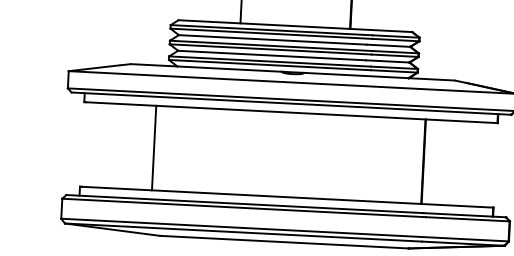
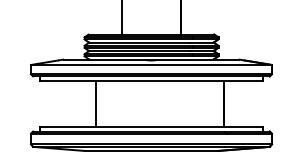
line: (153, 147) -> (95, 103), moved

